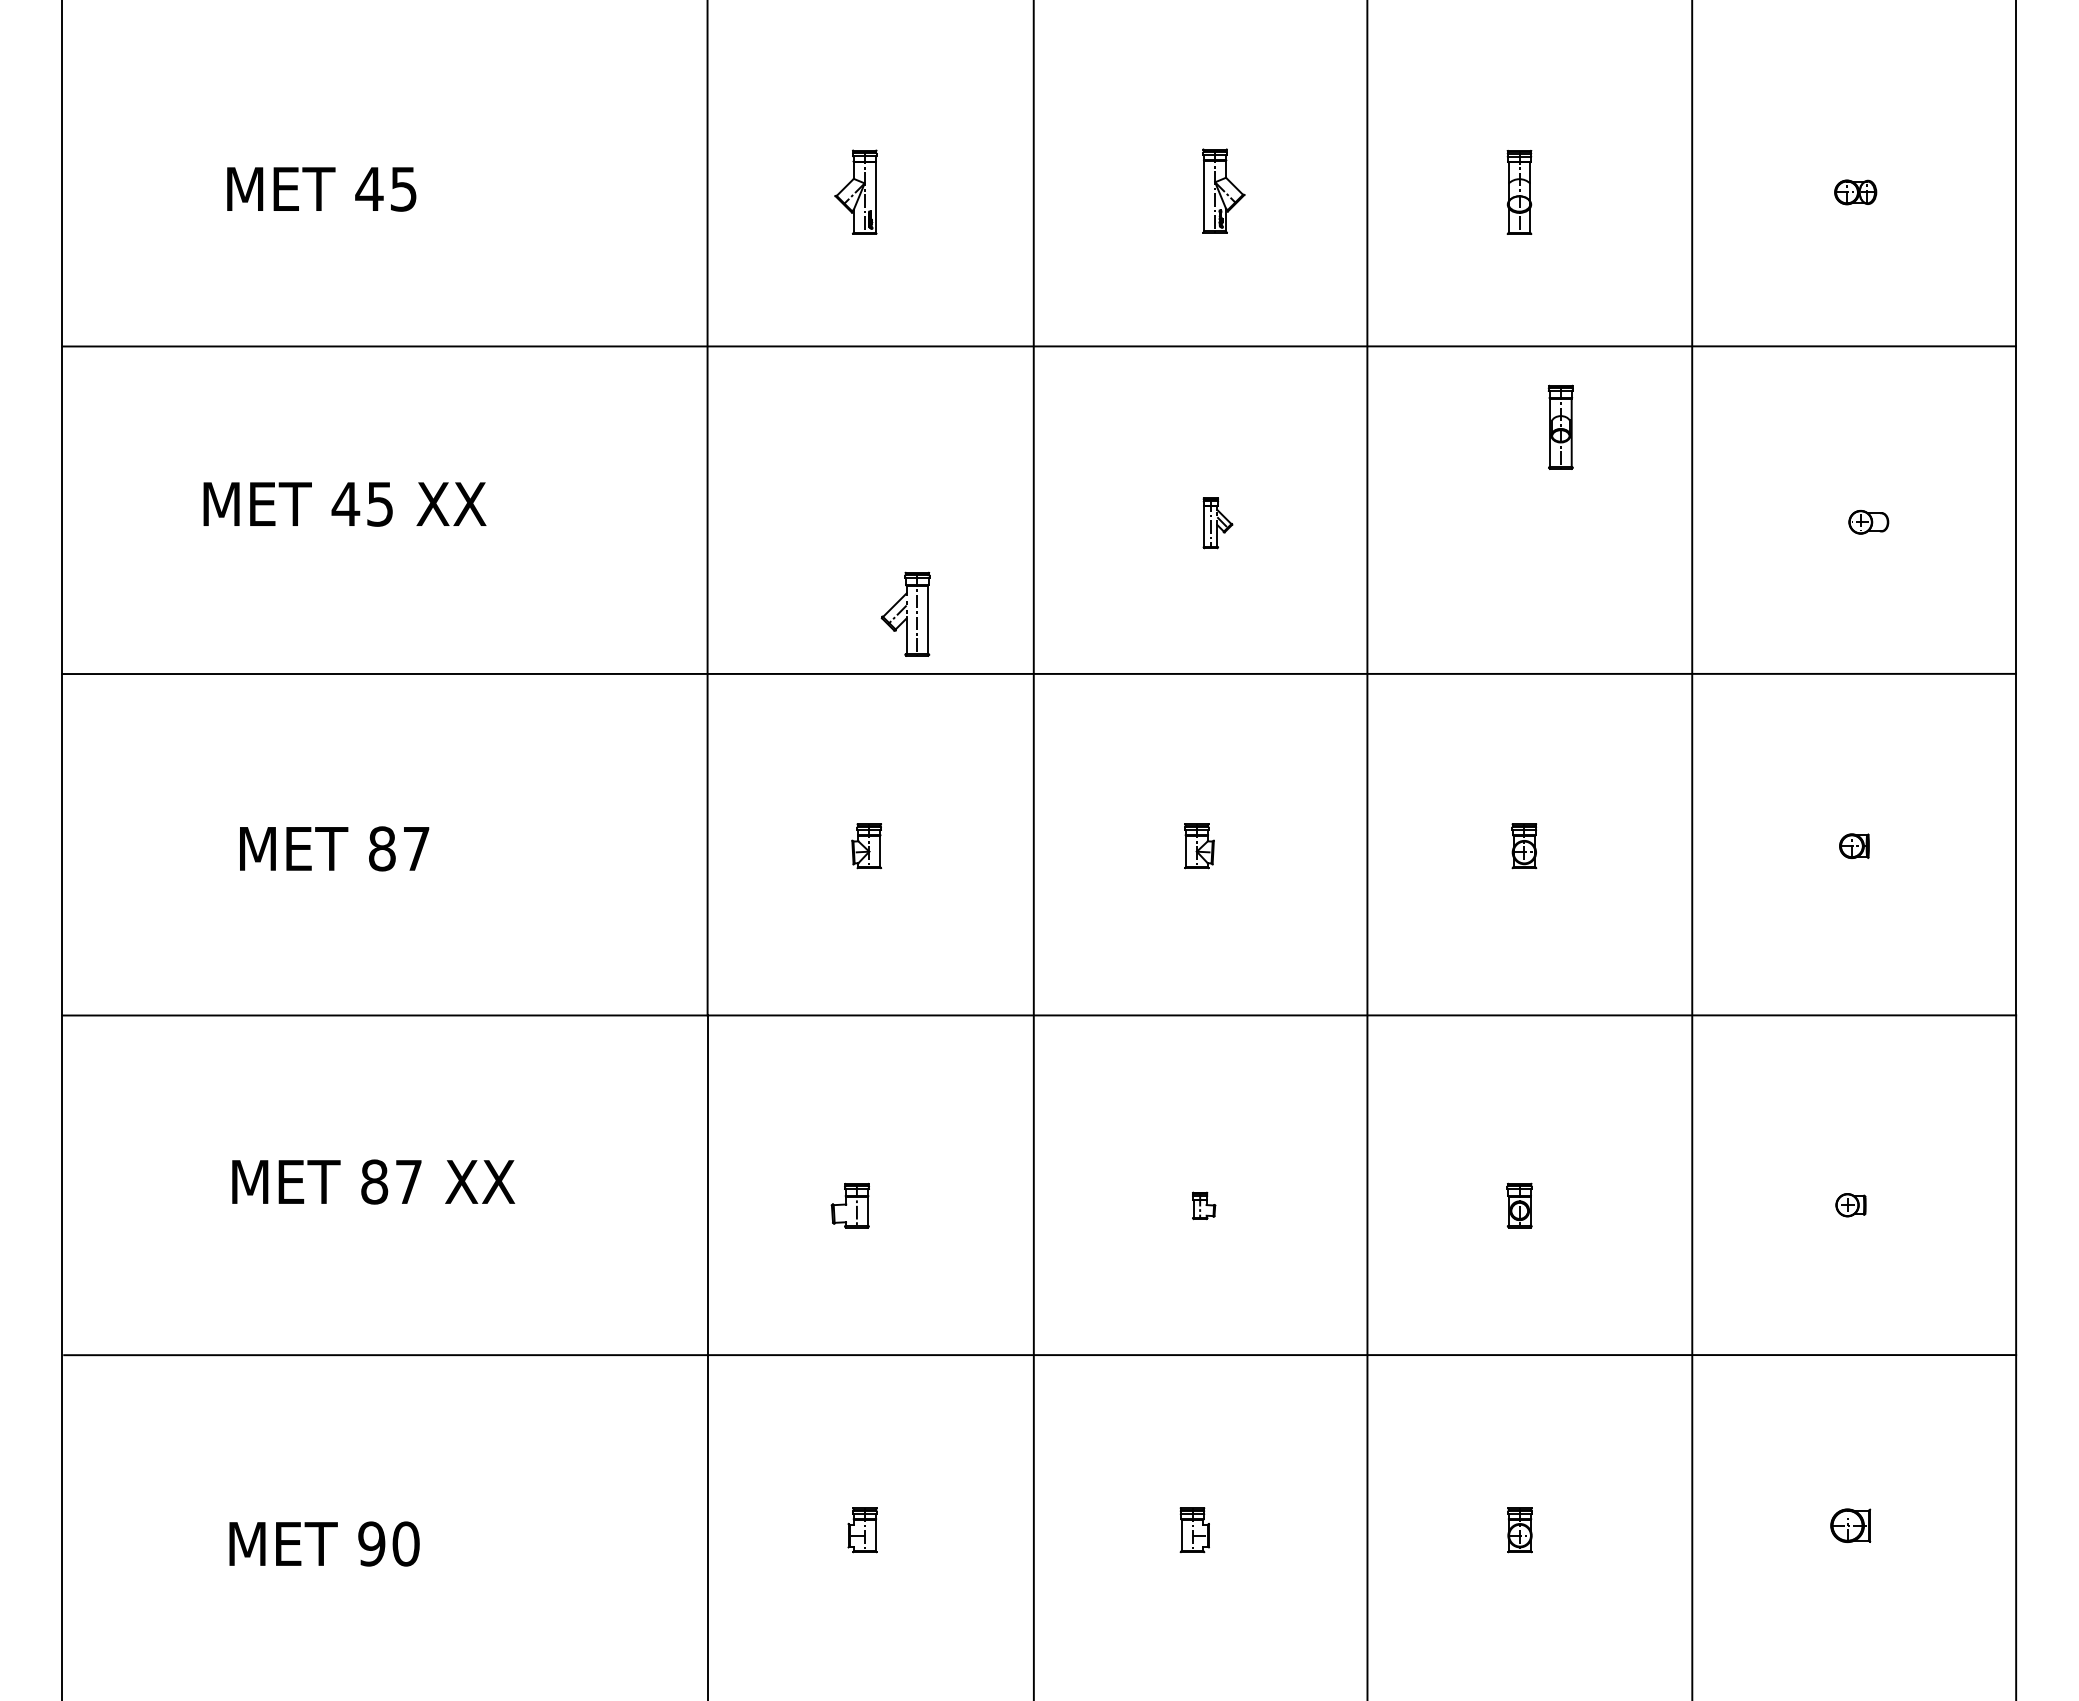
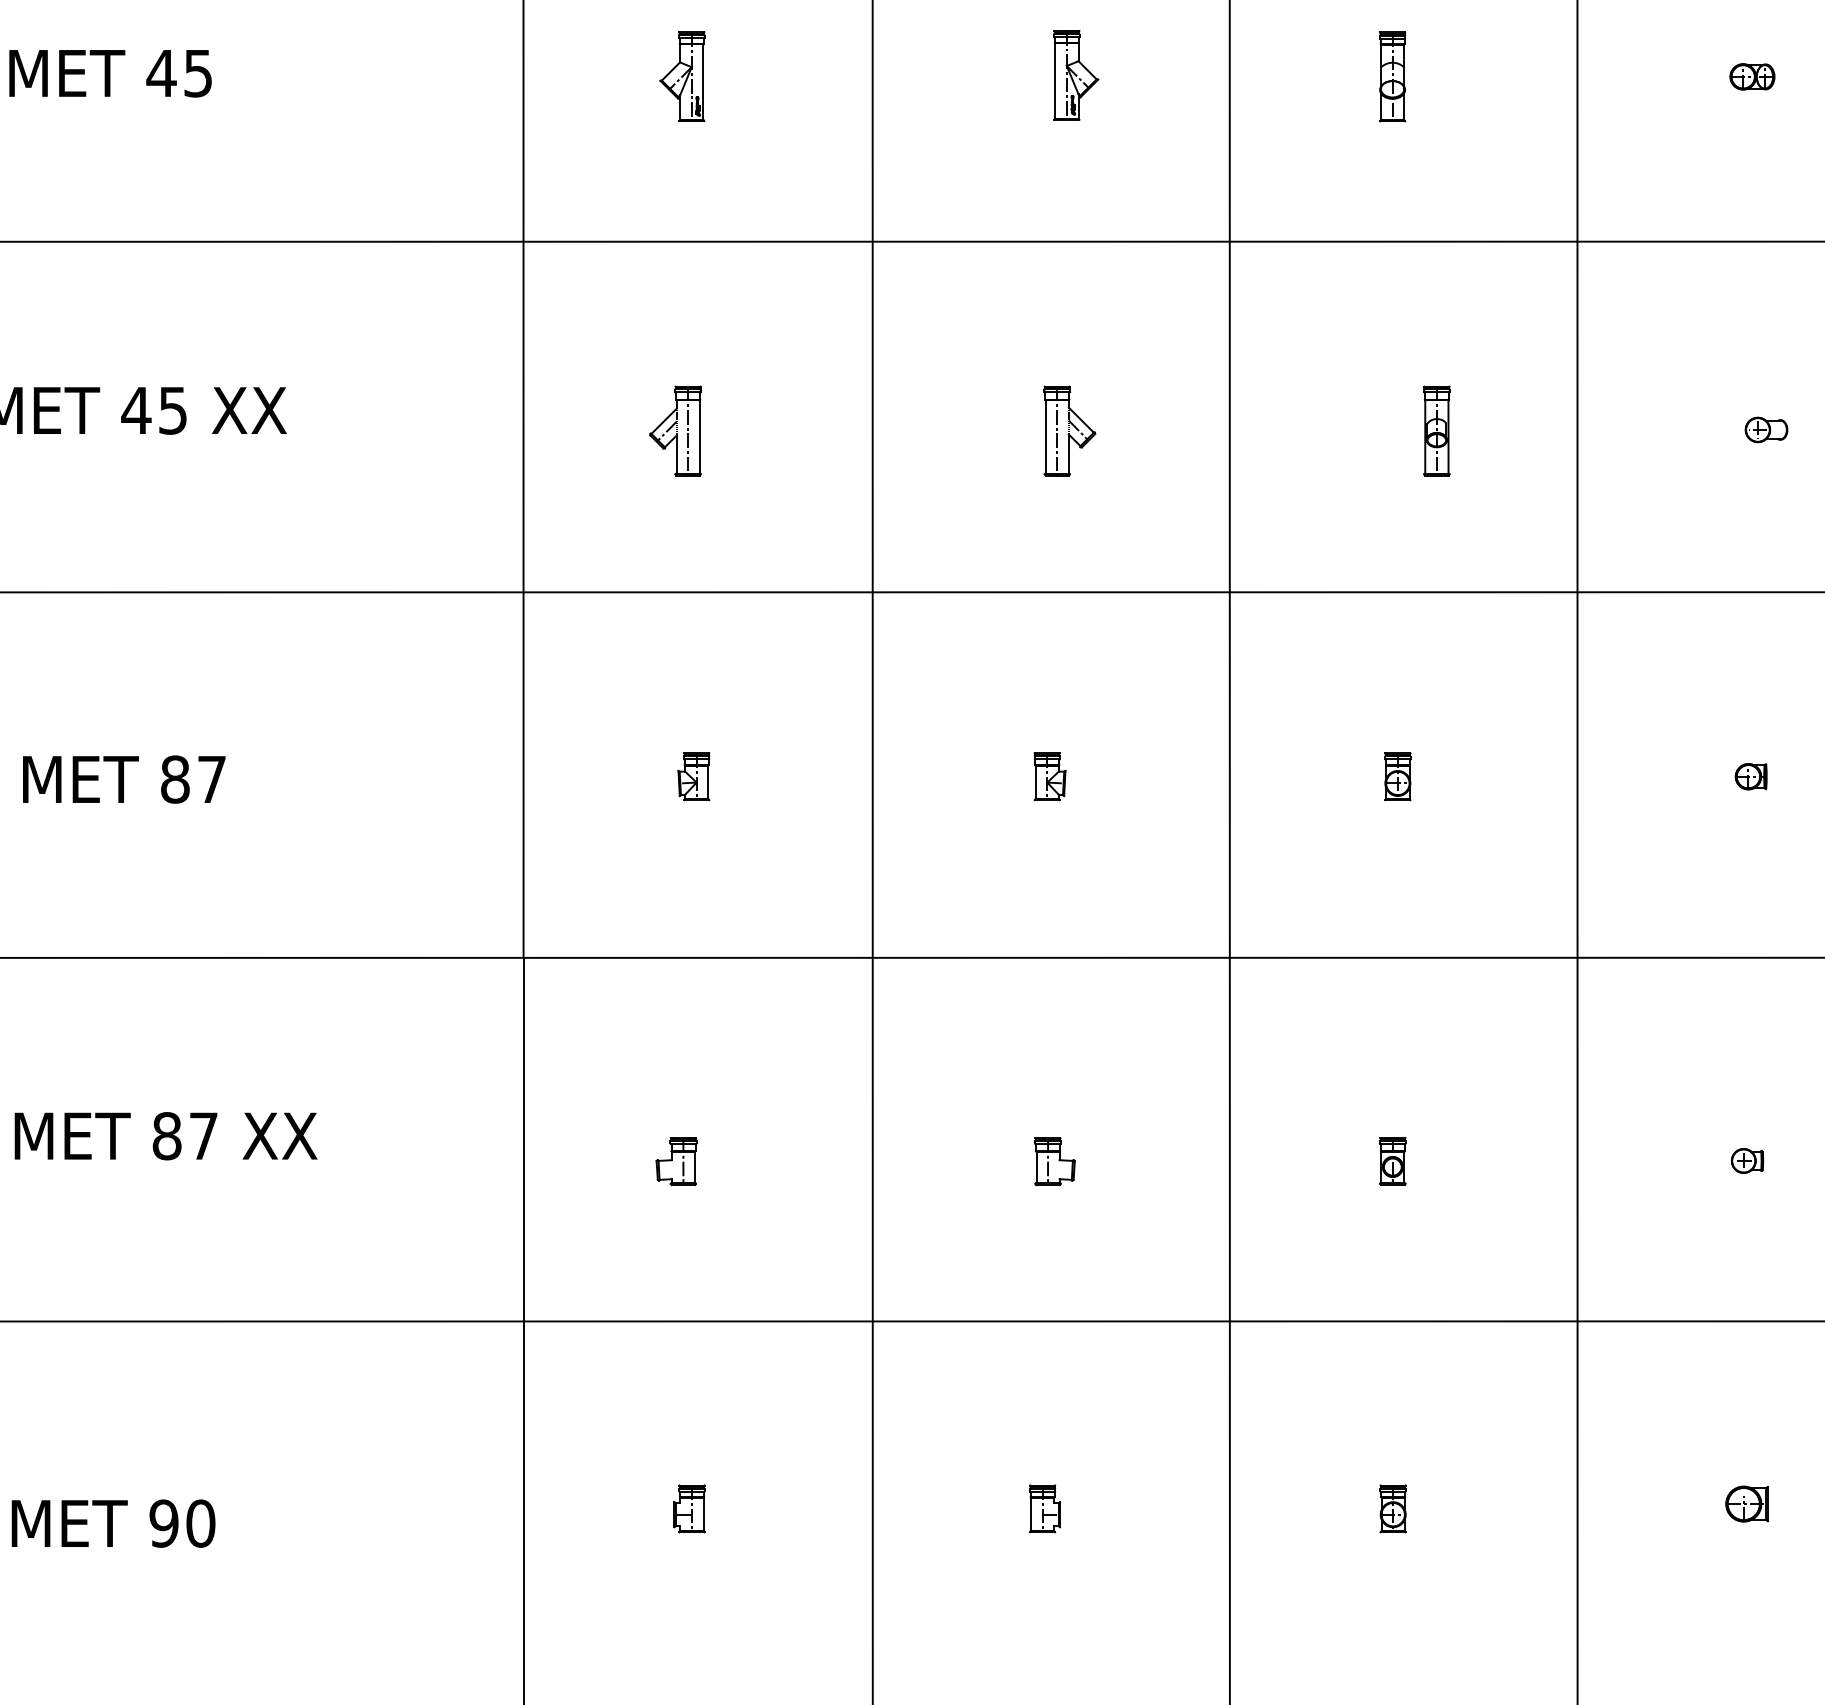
part: (1560, 426) -> (1436, 430), moved
part: (1217, 522) -> (1069, 430), size x1.67
part: (905, 613) -> (675, 430), moved
part: (1203, 1205) -> (1054, 1161), size x1.67

